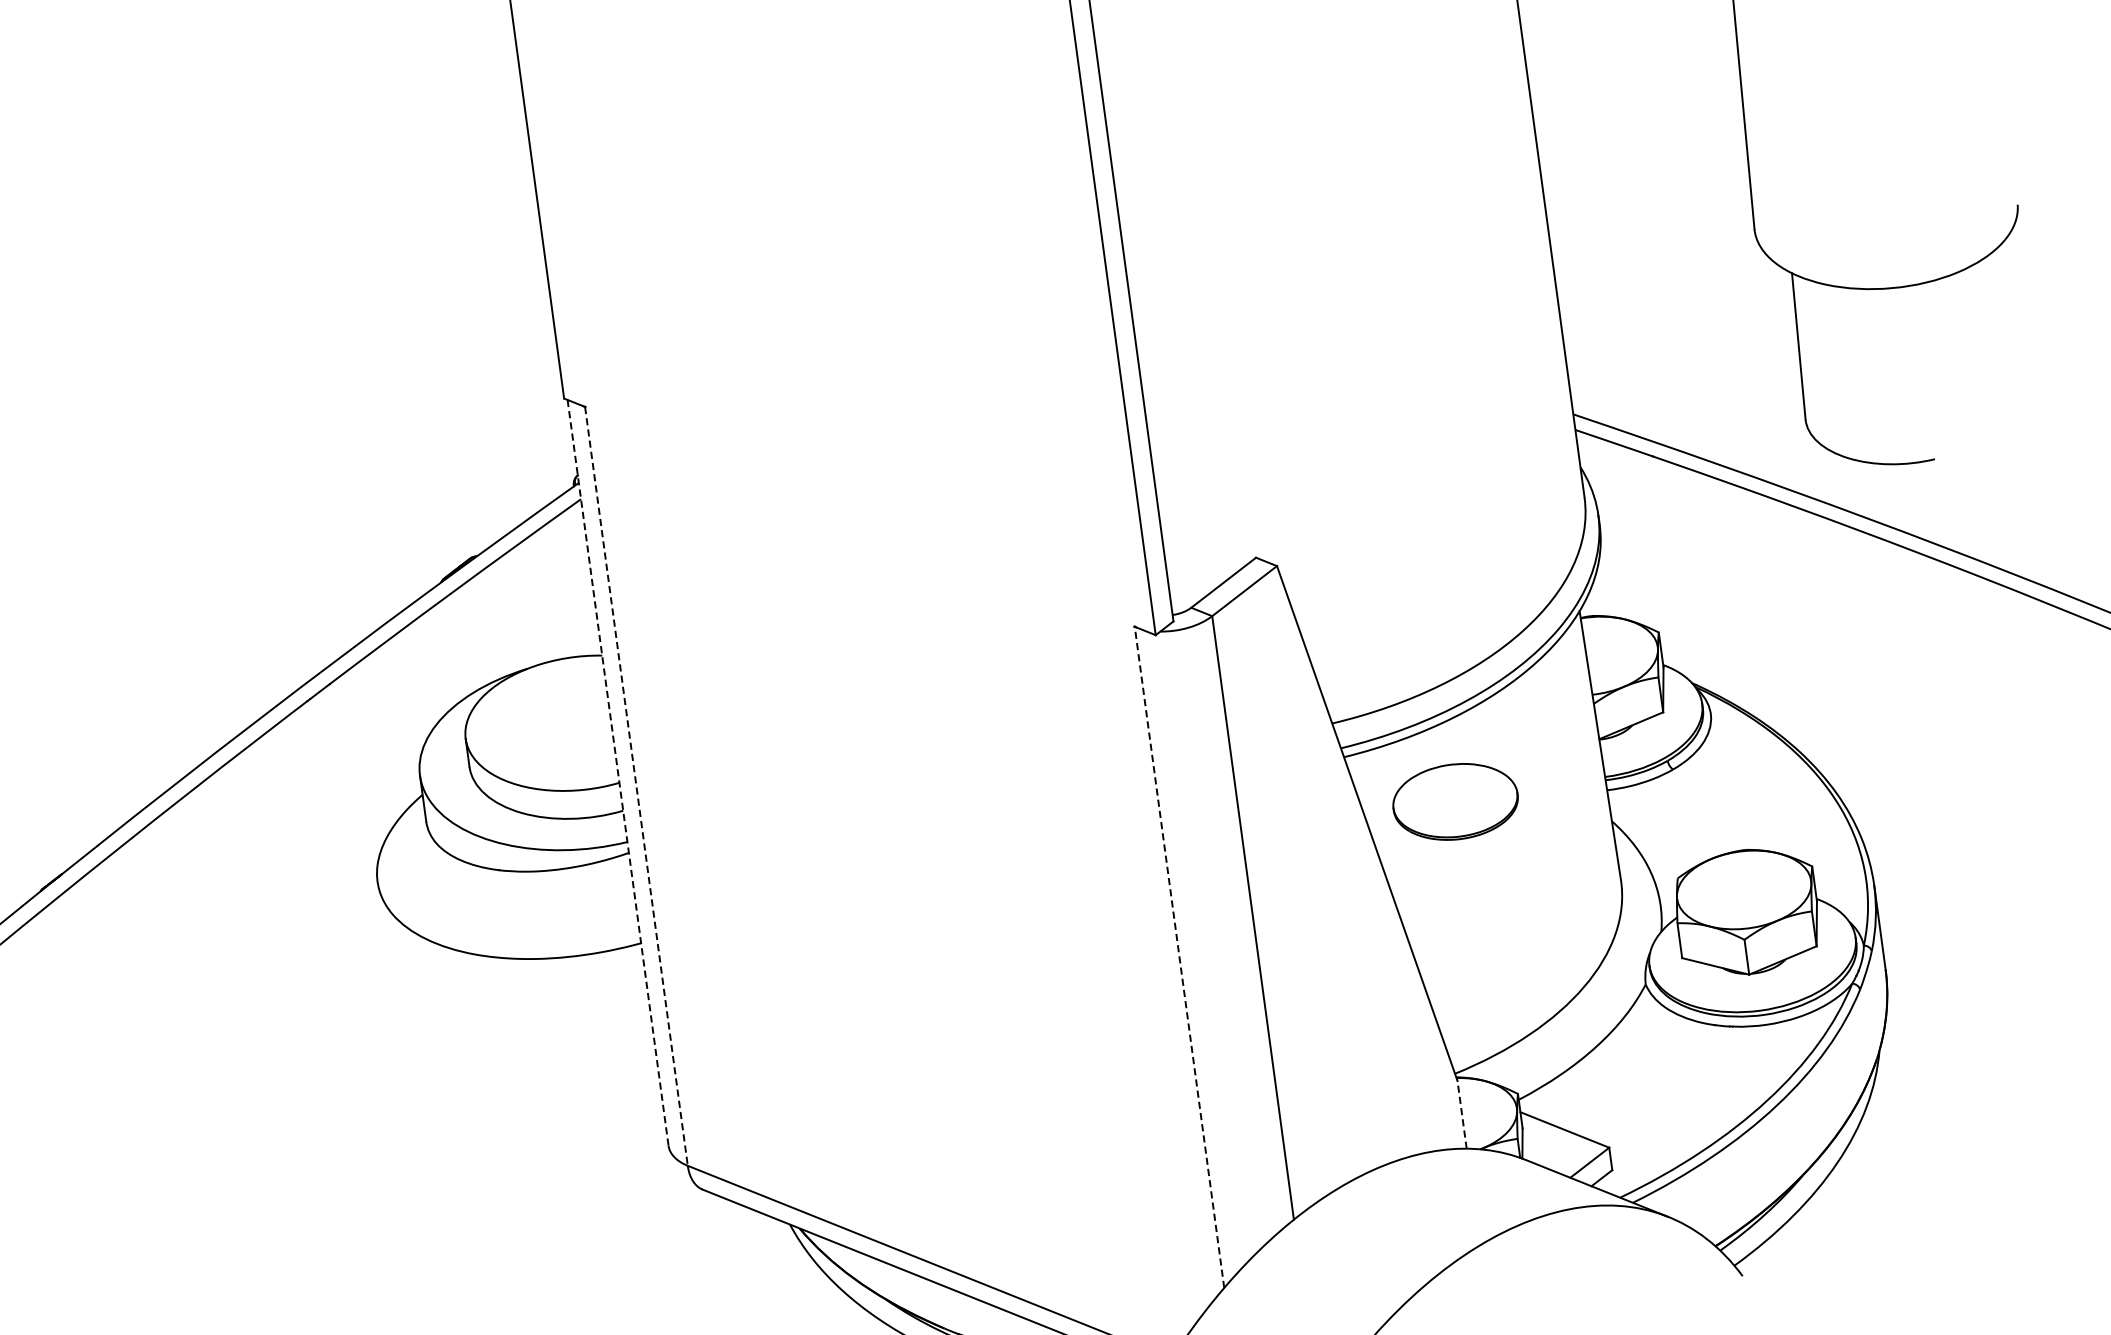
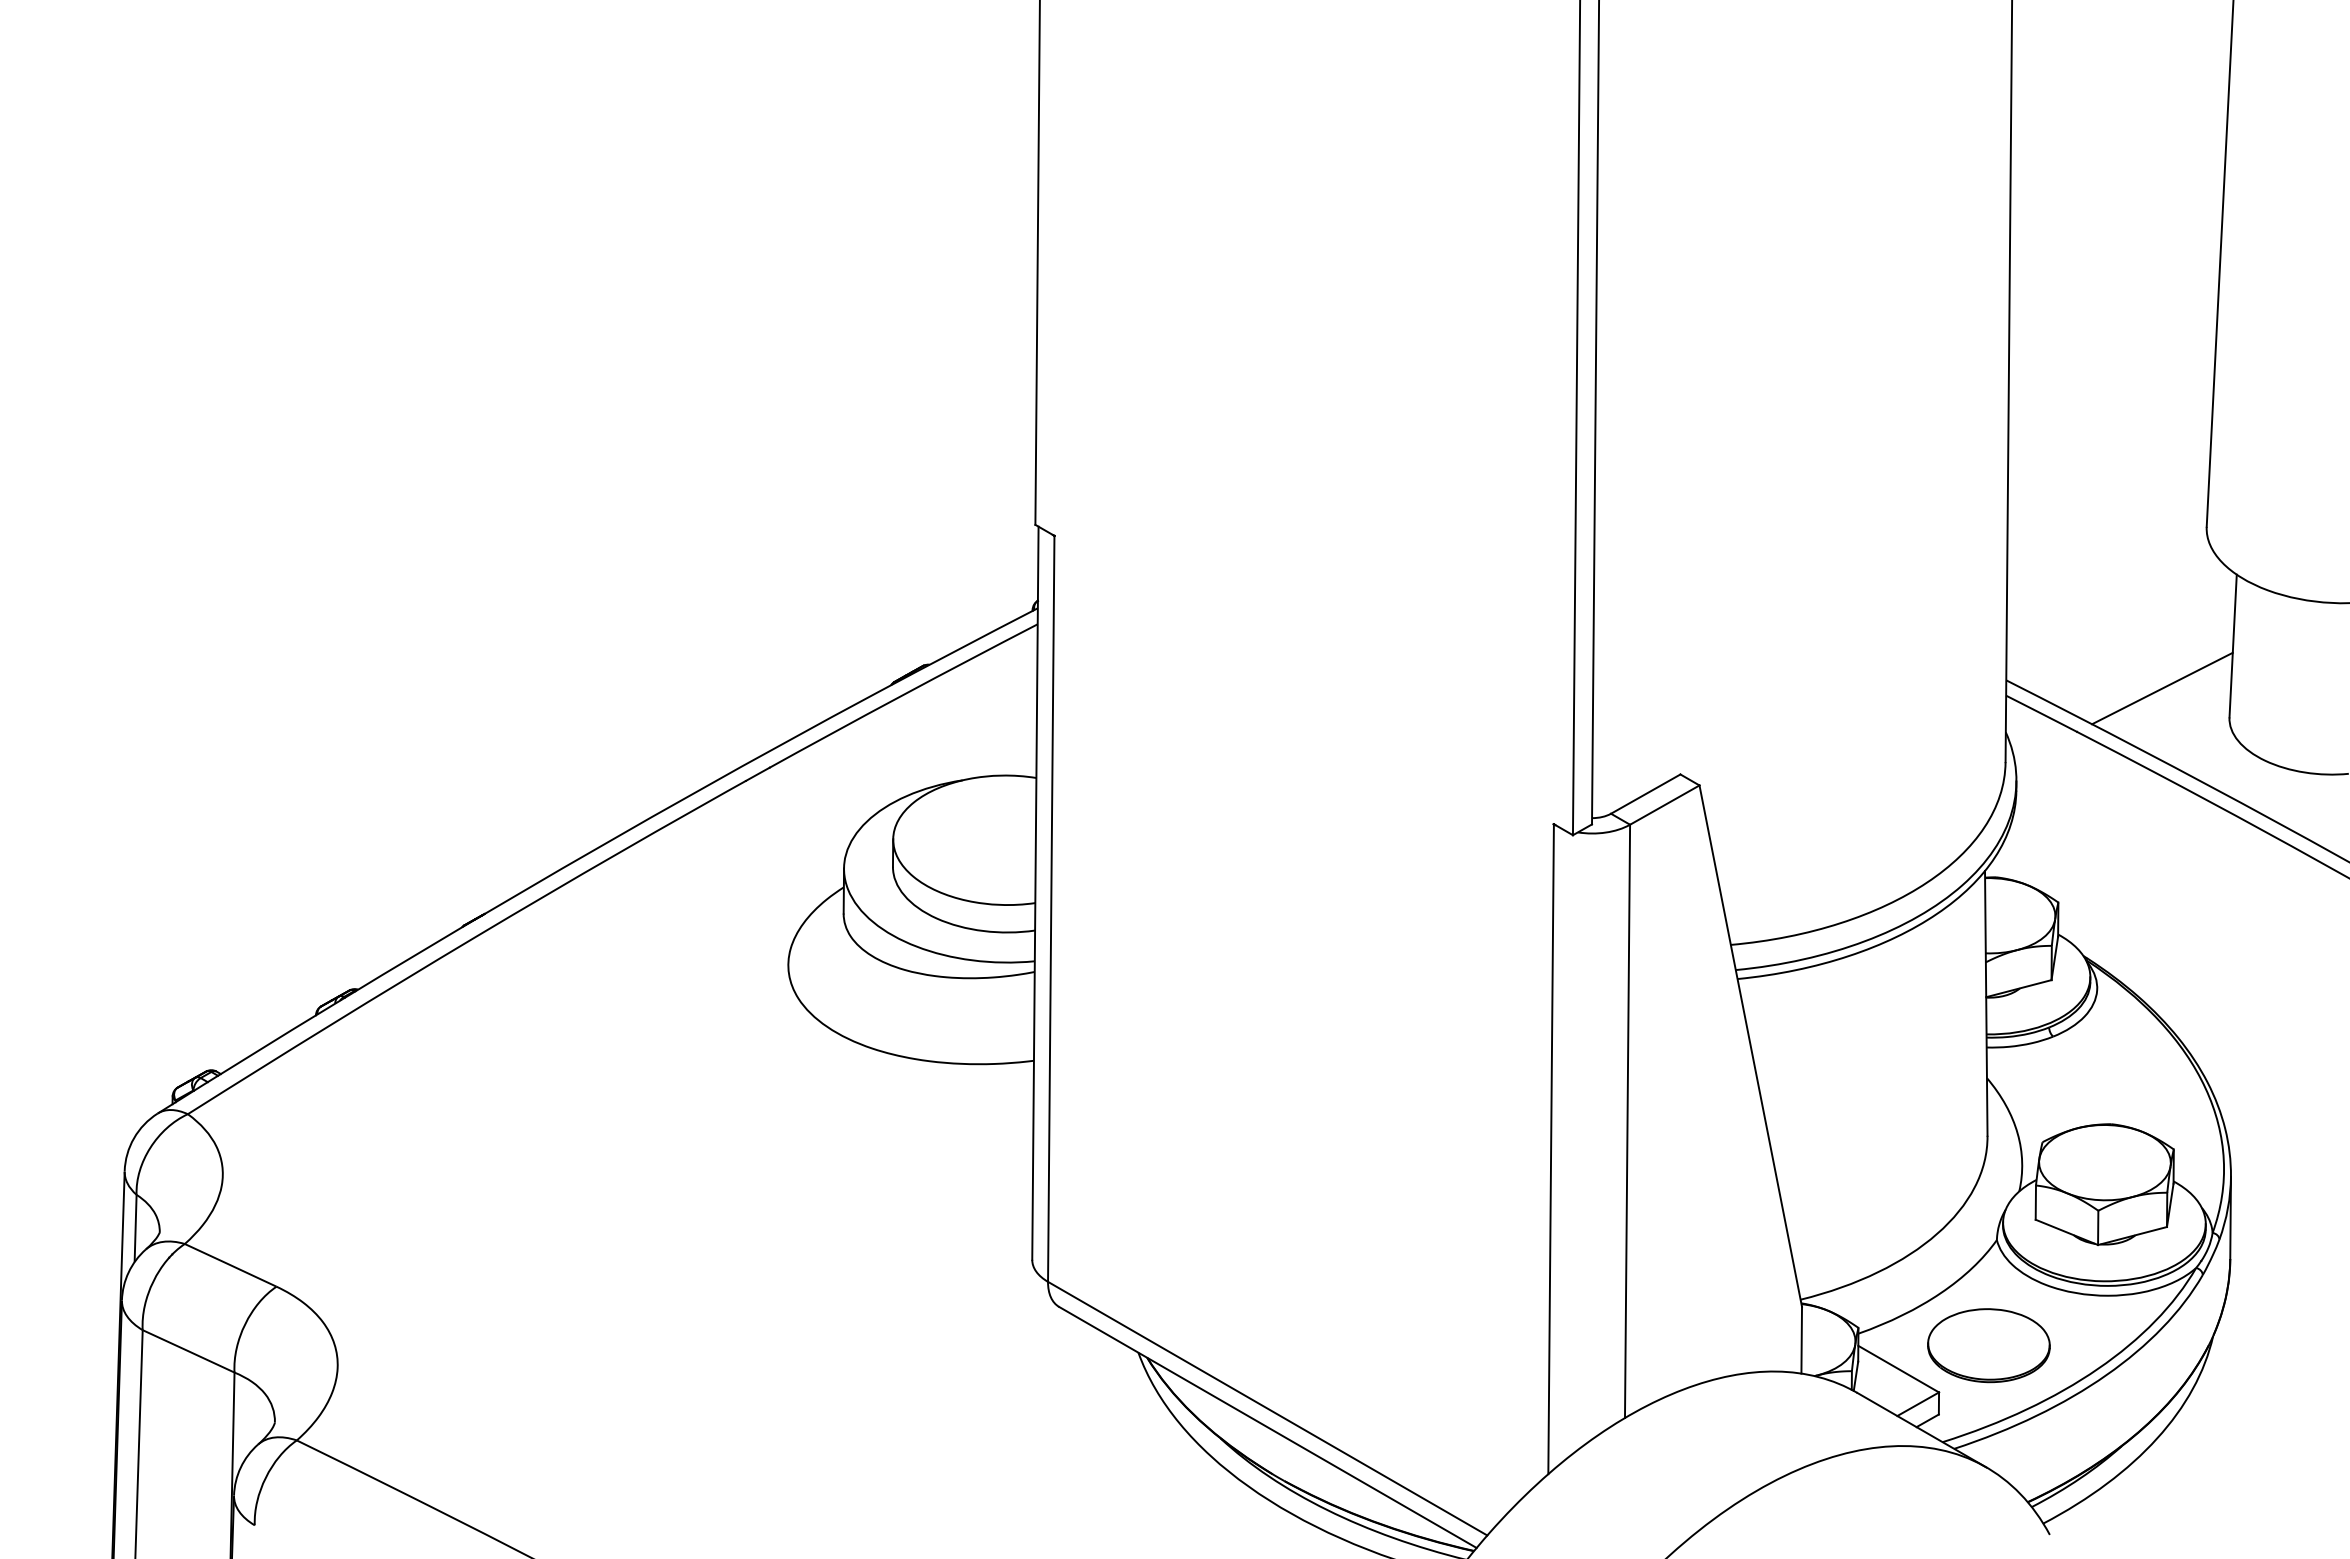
line: (1733, 399) -> (2162, 688), added
line: (618, 773) -> (1035, 893), dashed -> solid
line: (636, 785) -> (1051, 908), dashed -> solid
part: (1455, 801) -> (1988, 1345), moved
line: (1179, 957) -> (1551, 1149), dashed -> solid
line: (1461, 1114) -> (1801, 1339), dashed -> solid

